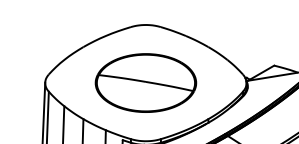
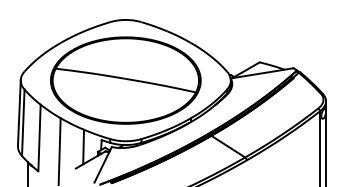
part: (145, 83) -> (125, 80), size x1.43

